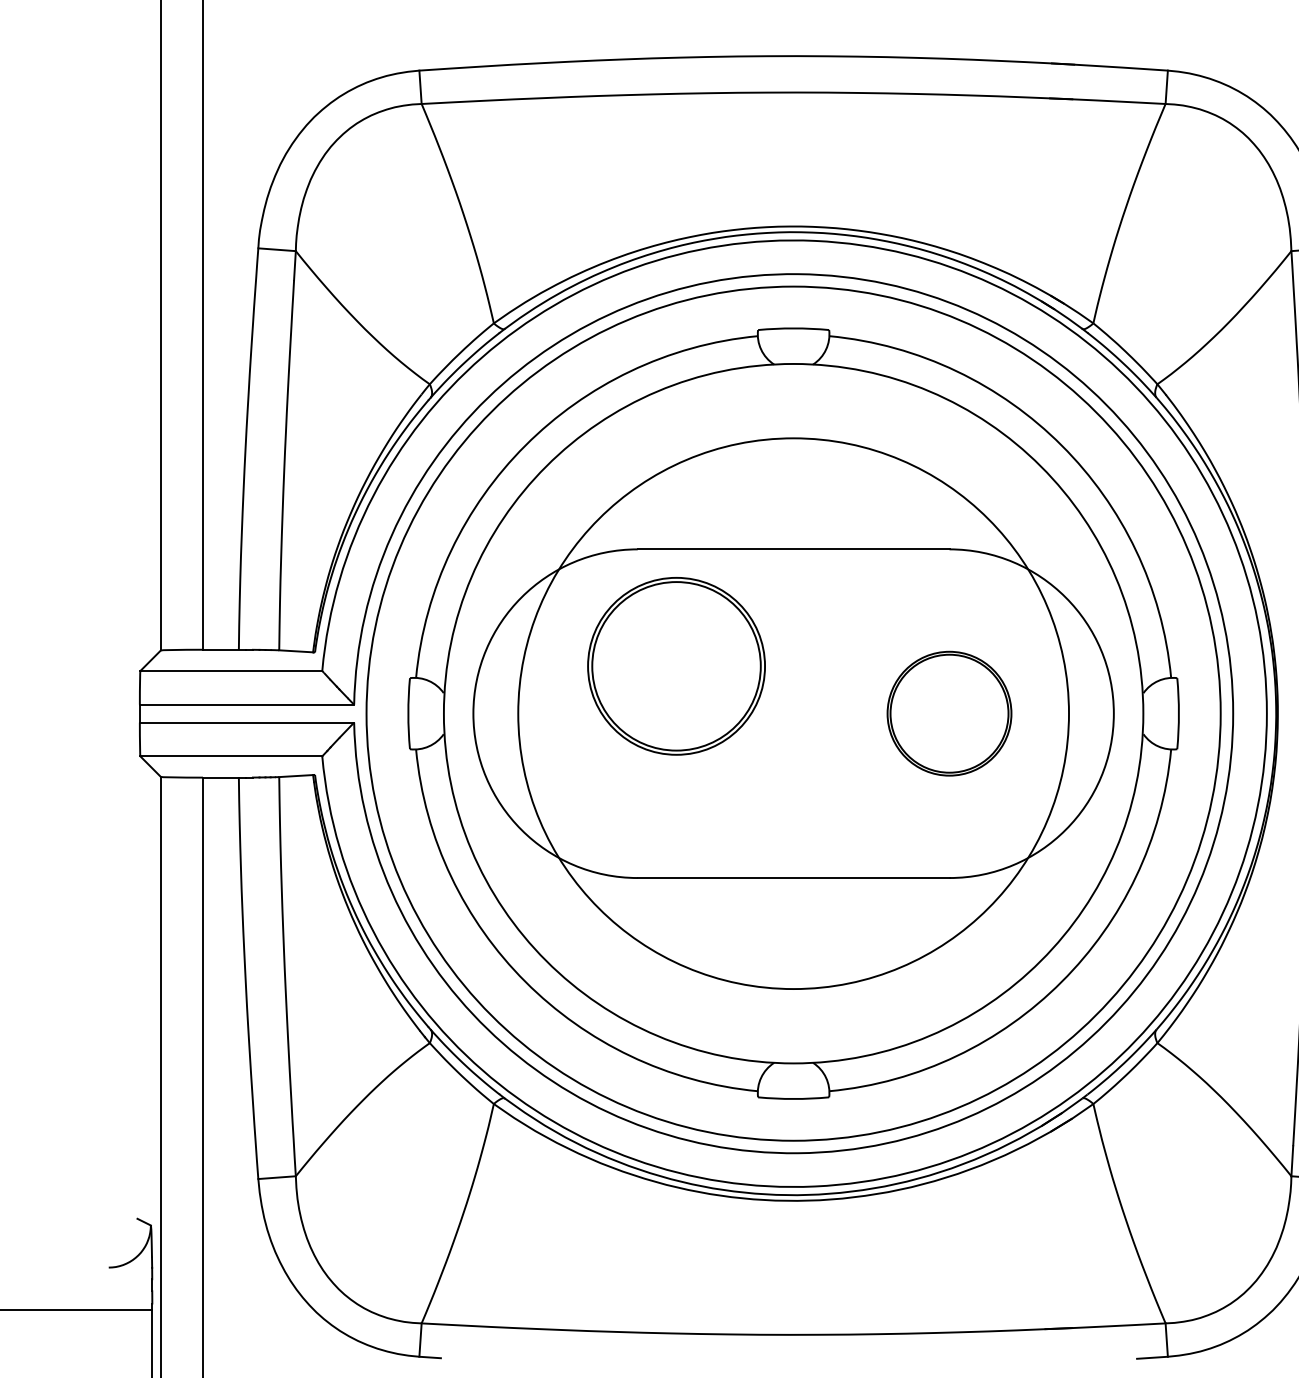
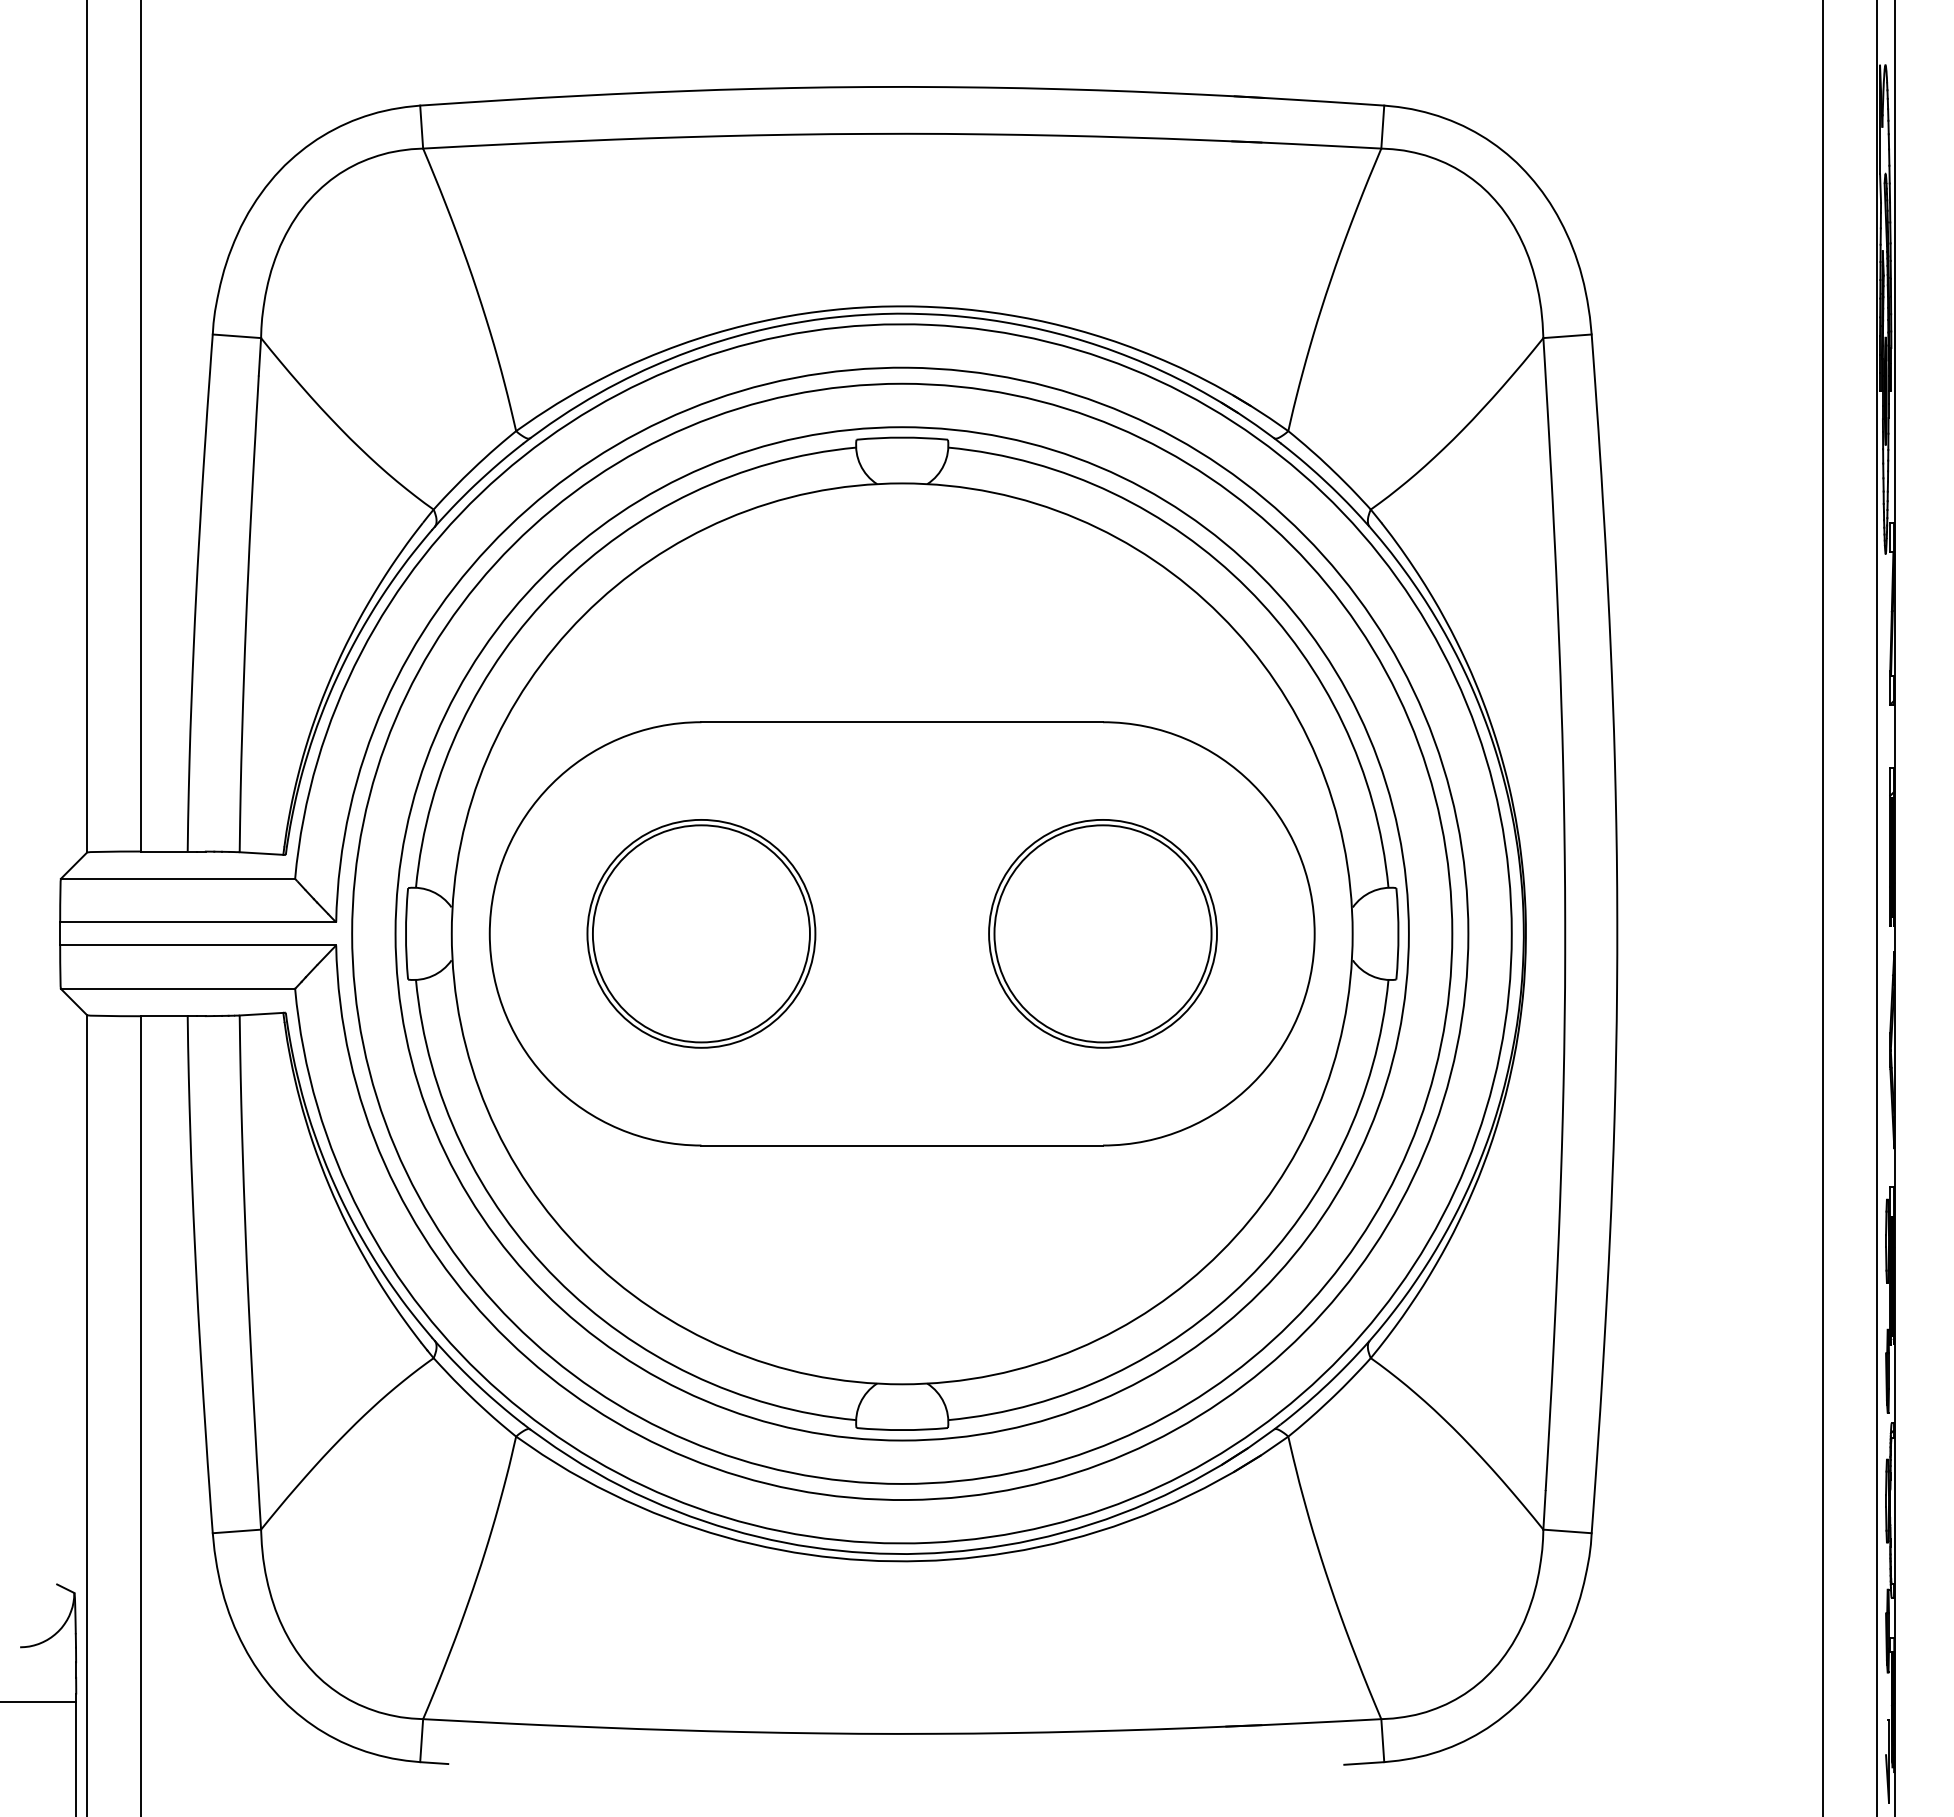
part: (676, 666) -> (701, 933), moved
circle: (793, 713) -> (901, 933), size x1.43
part: (949, 713) -> (1102, 933), size x1.43

